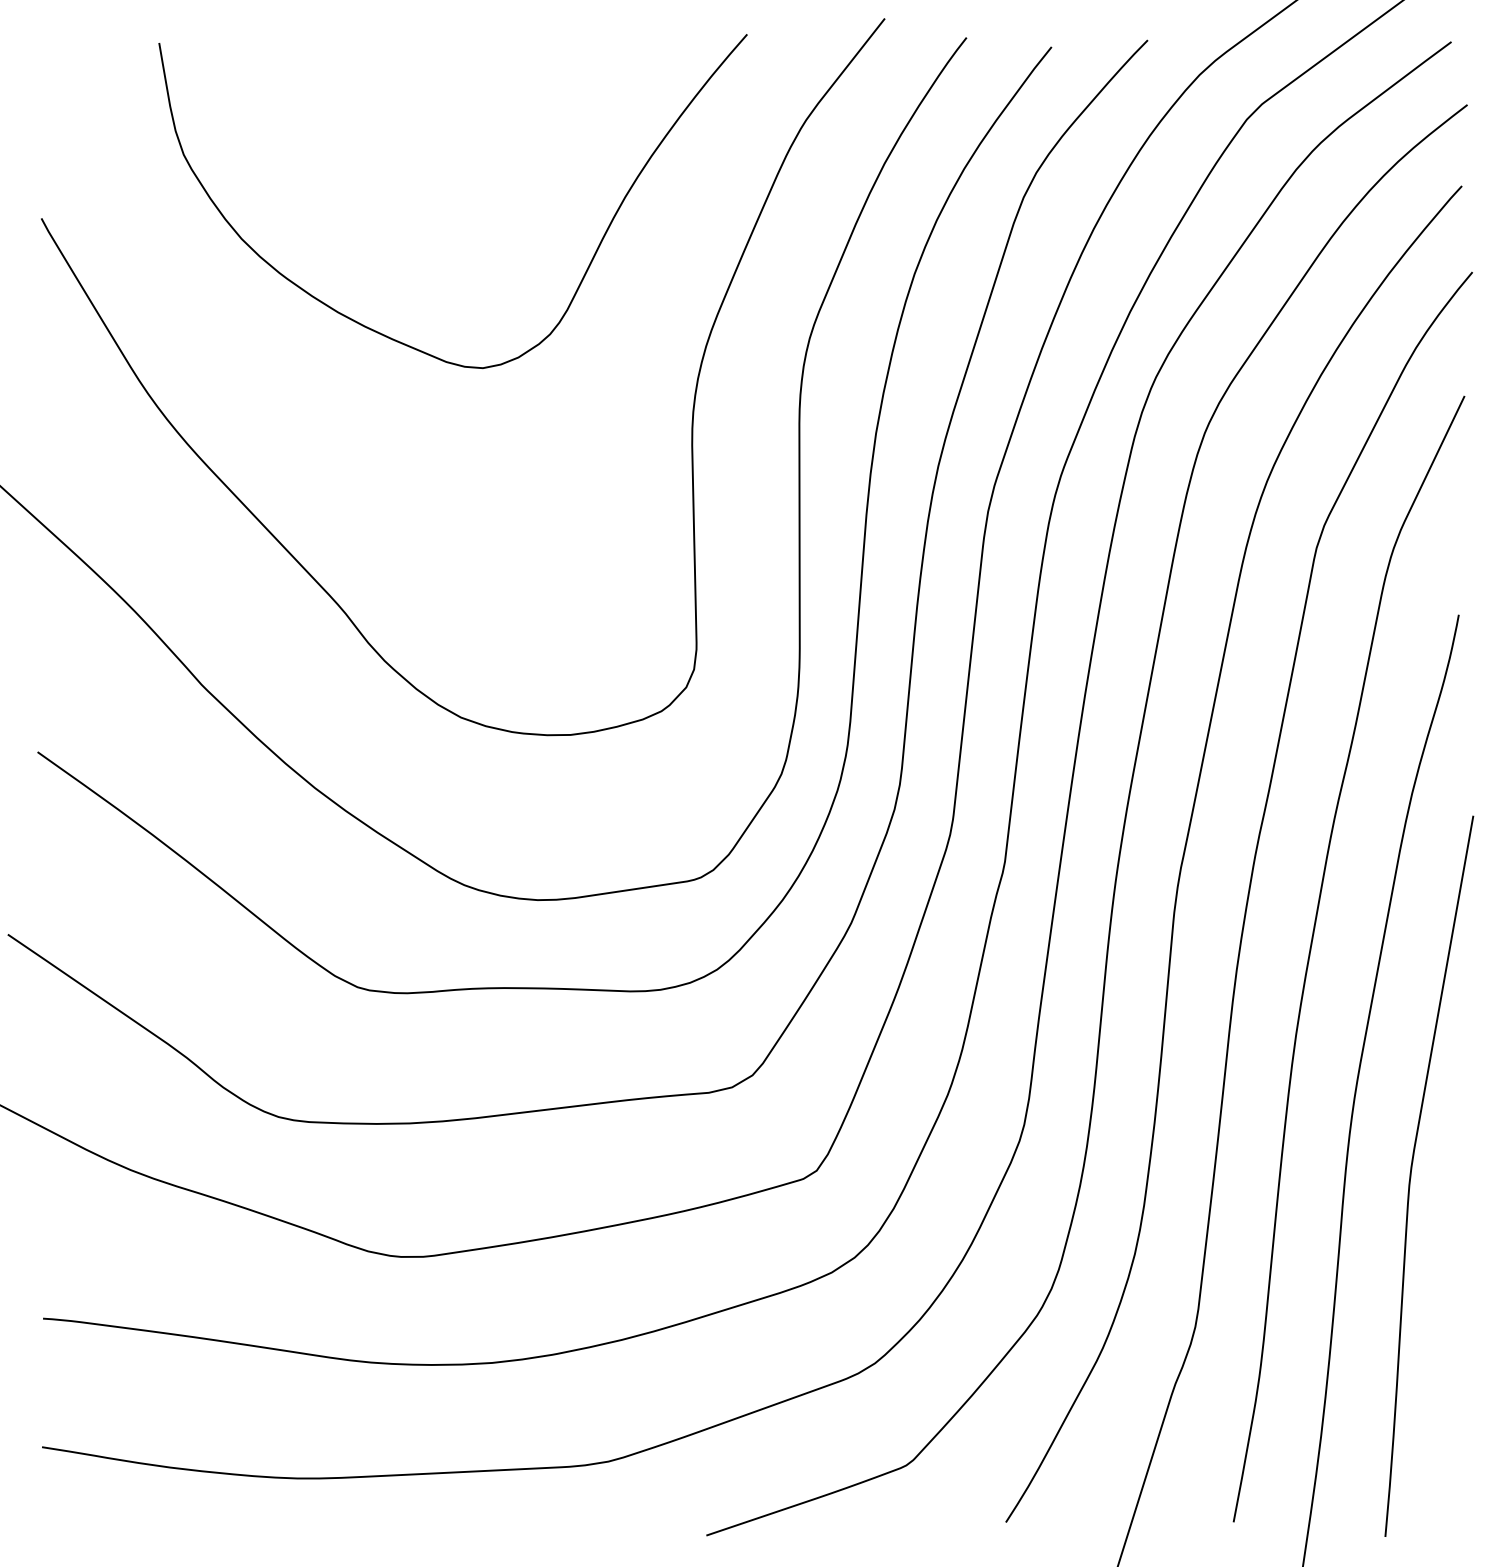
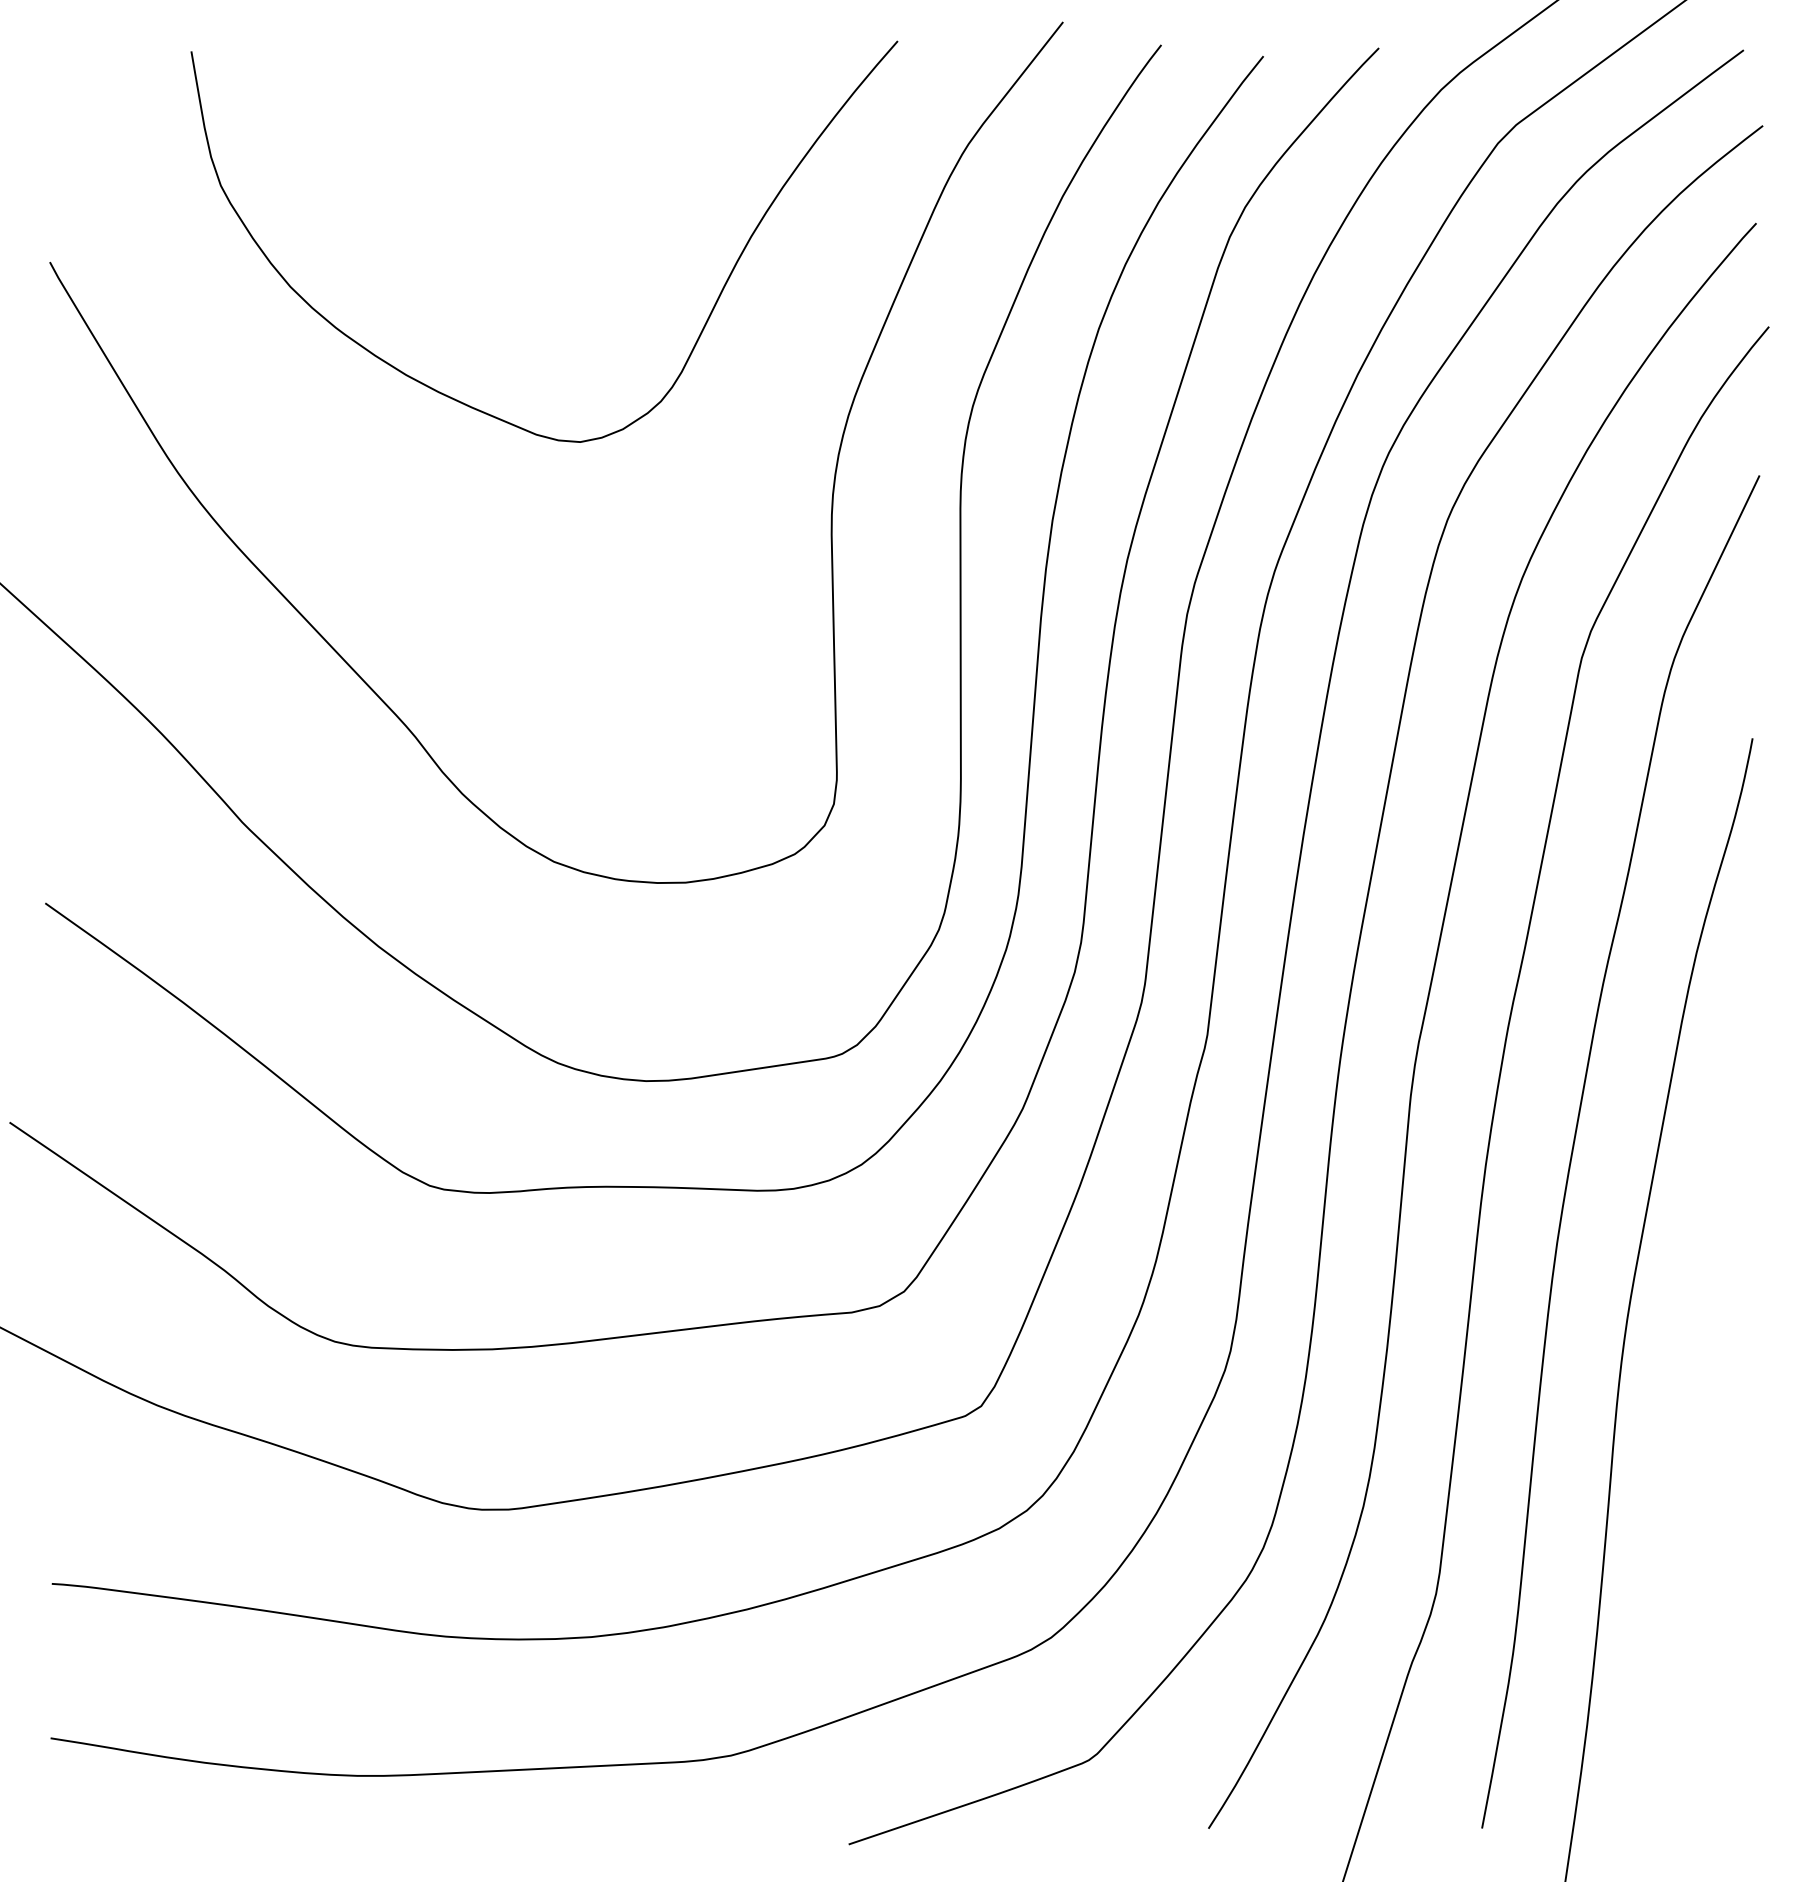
curve: (1411, 1175) -> (1695, 1411), removed

